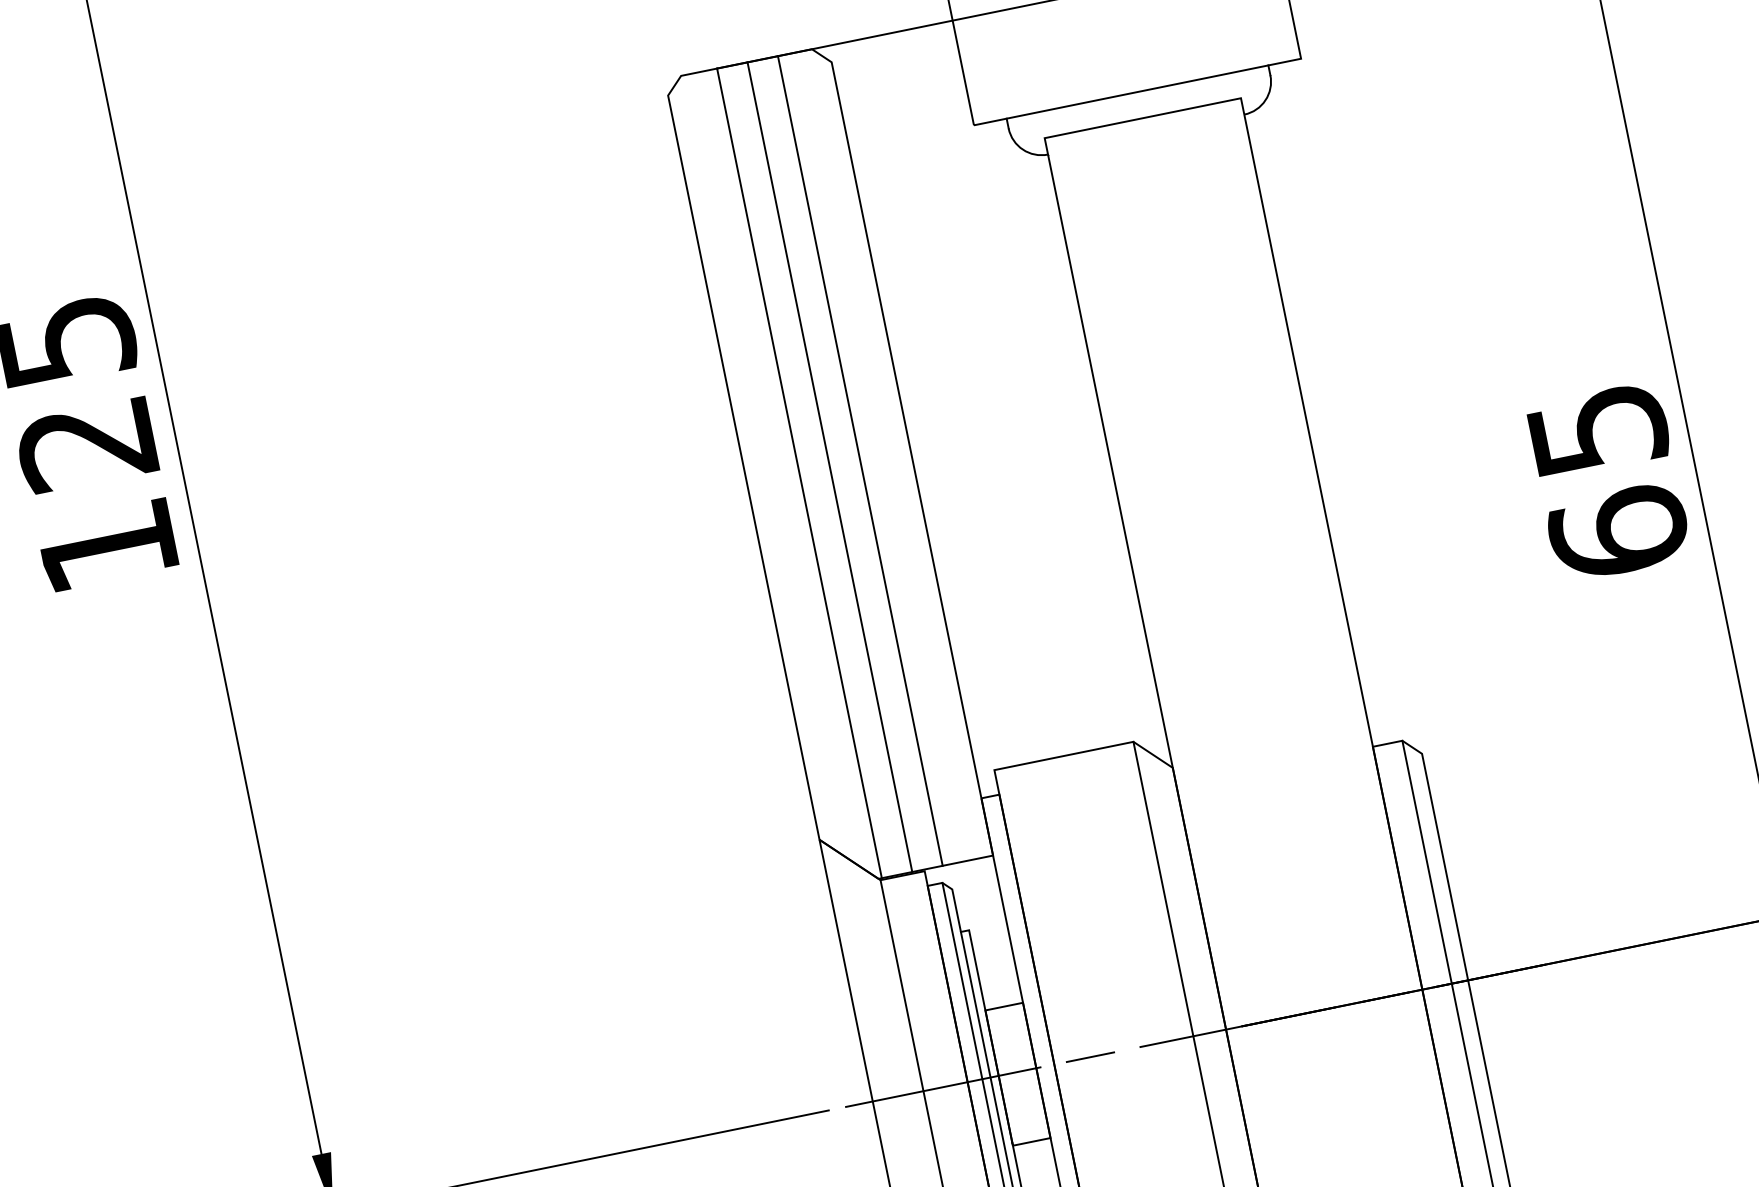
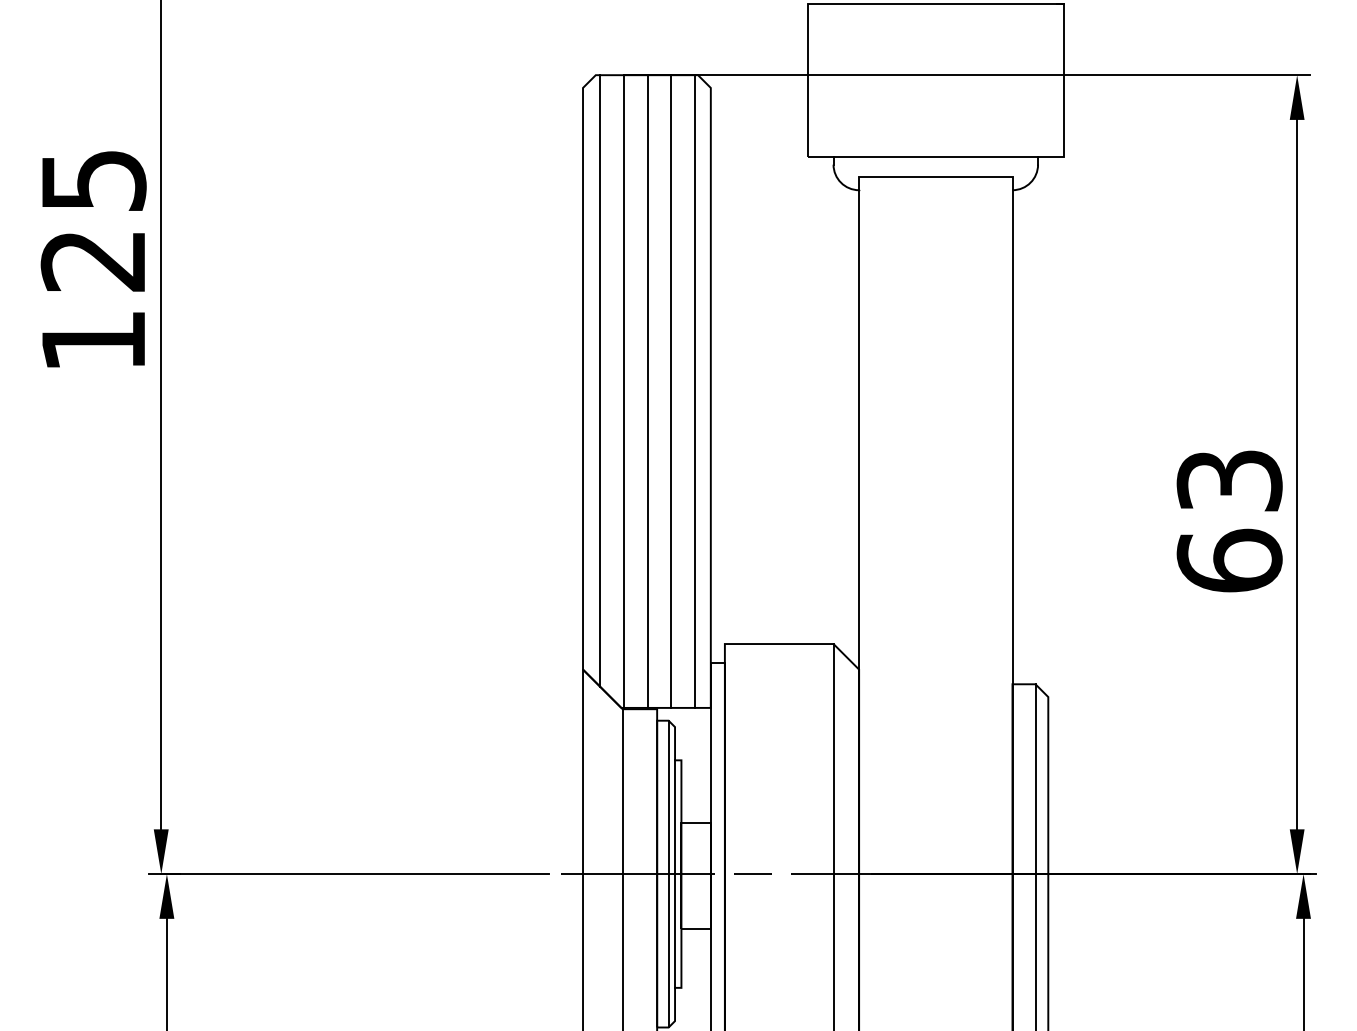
text: (1597, 429) -> (1229, 480), 65 -> 63
line: (891, 454) -> (695, 391), added
line: (766, 465) -> (600, 380), added

